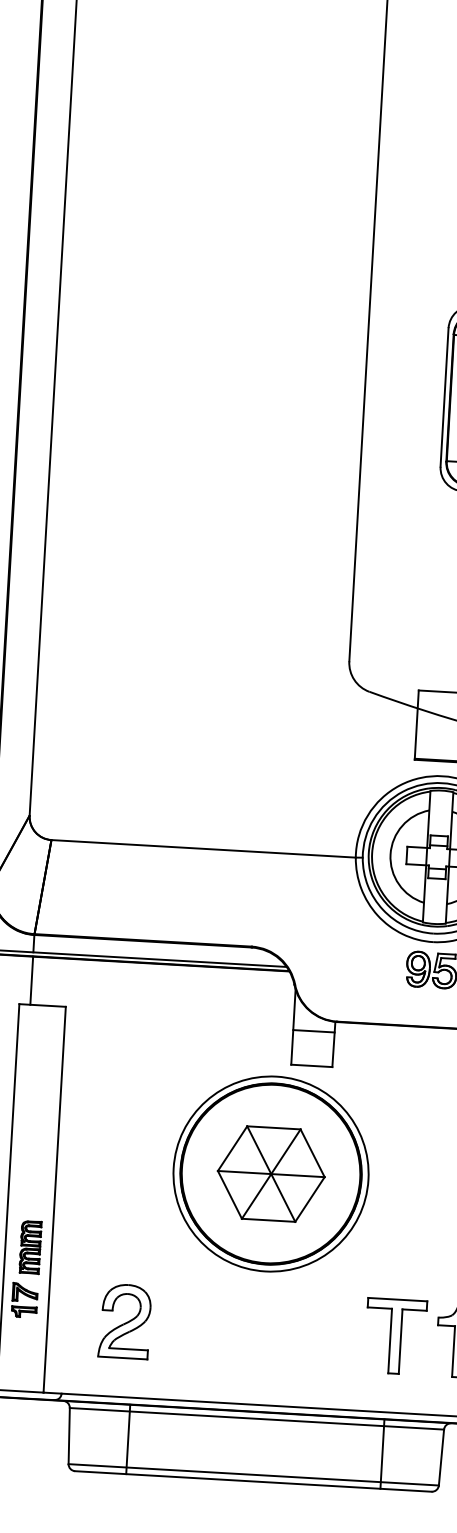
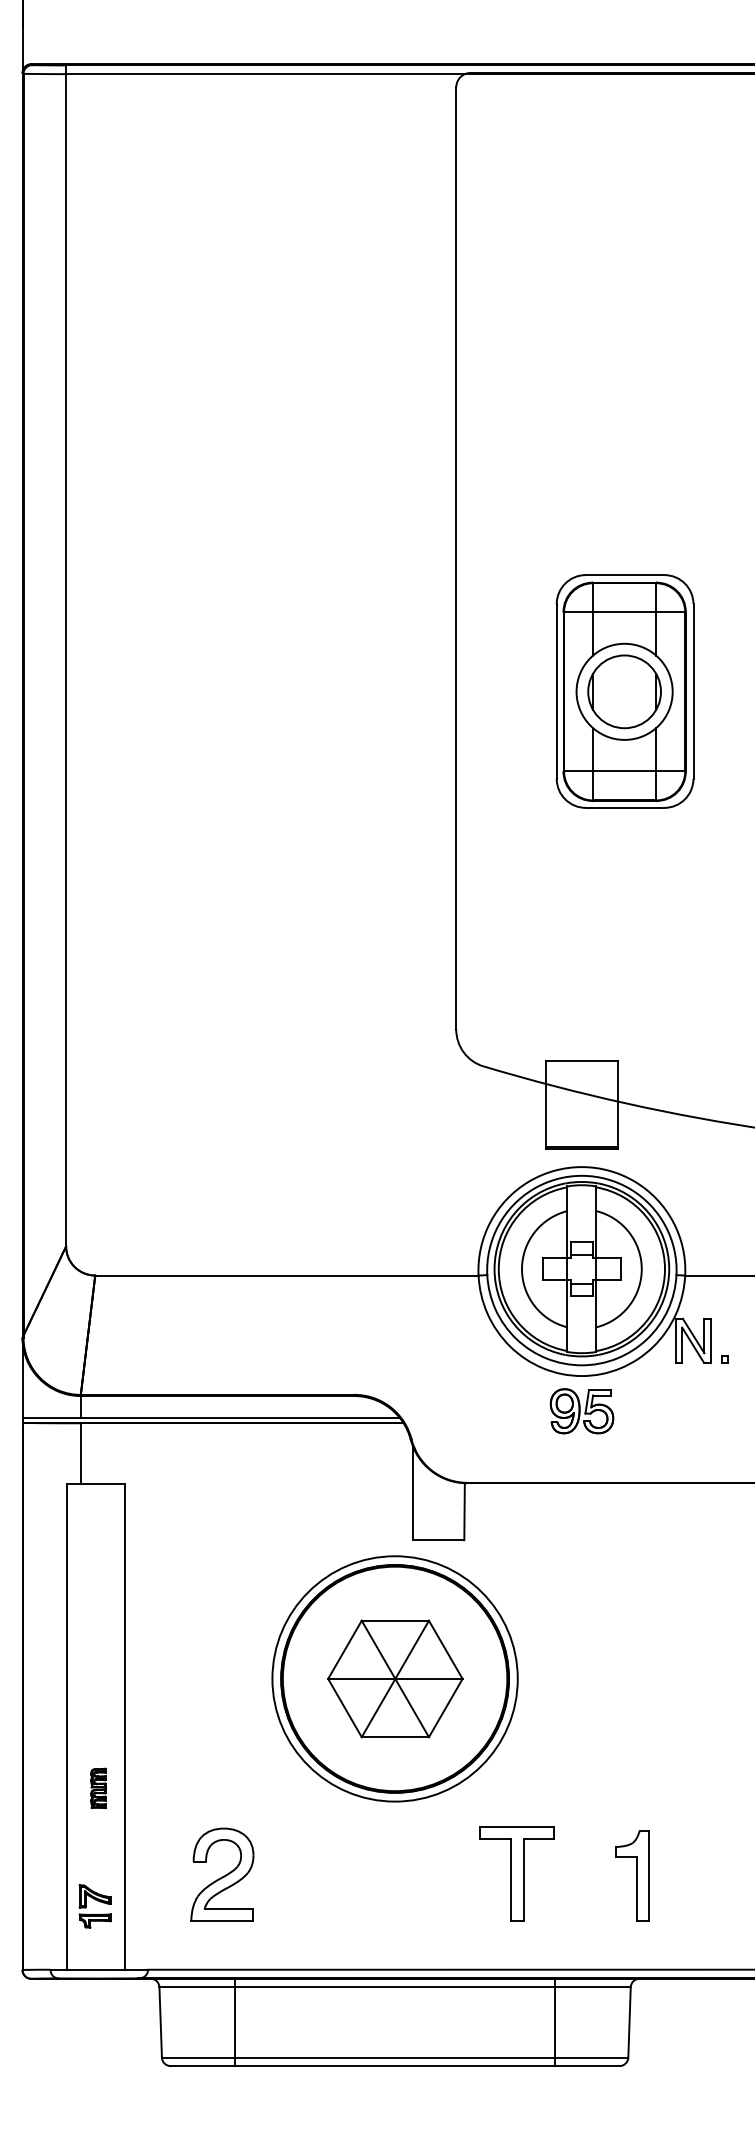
line: (313, 1031) -> (438, 1496), removed
part: (30, 1247) -> (98, 1788), size x0.6
part: (24, 1300) -> (94, 1906), moved
part: (395, 1336) -> (516, 1873), moved

